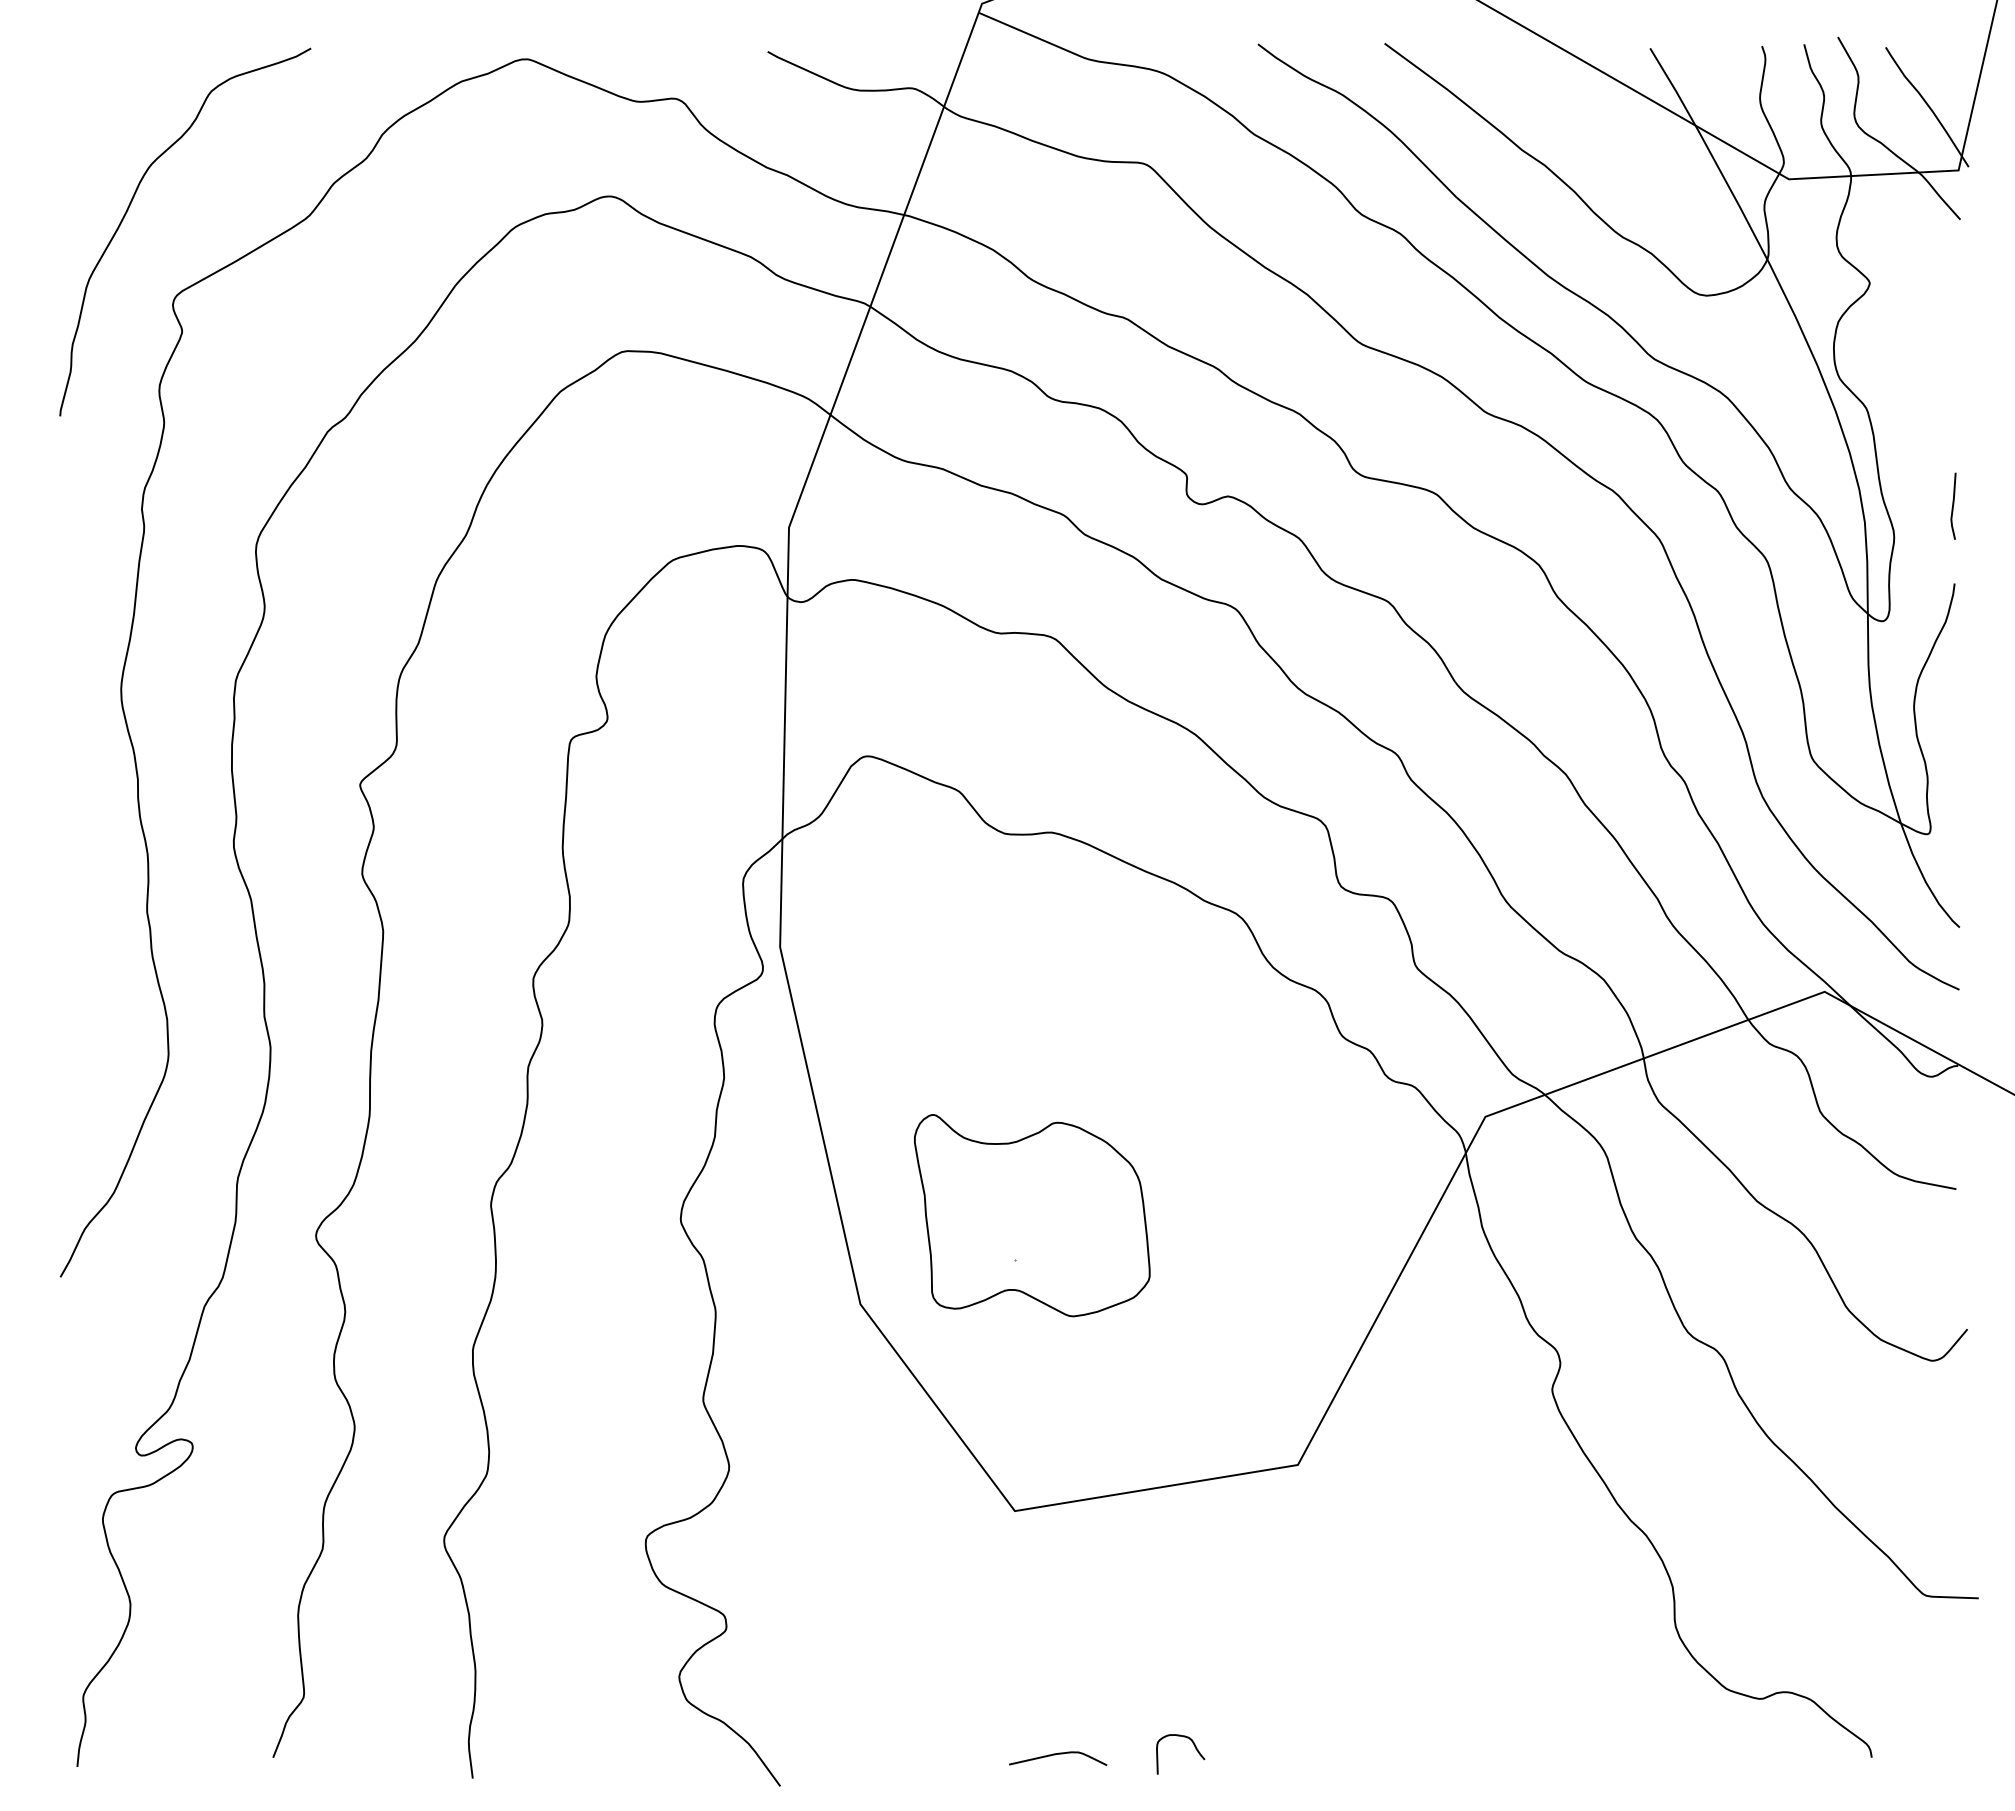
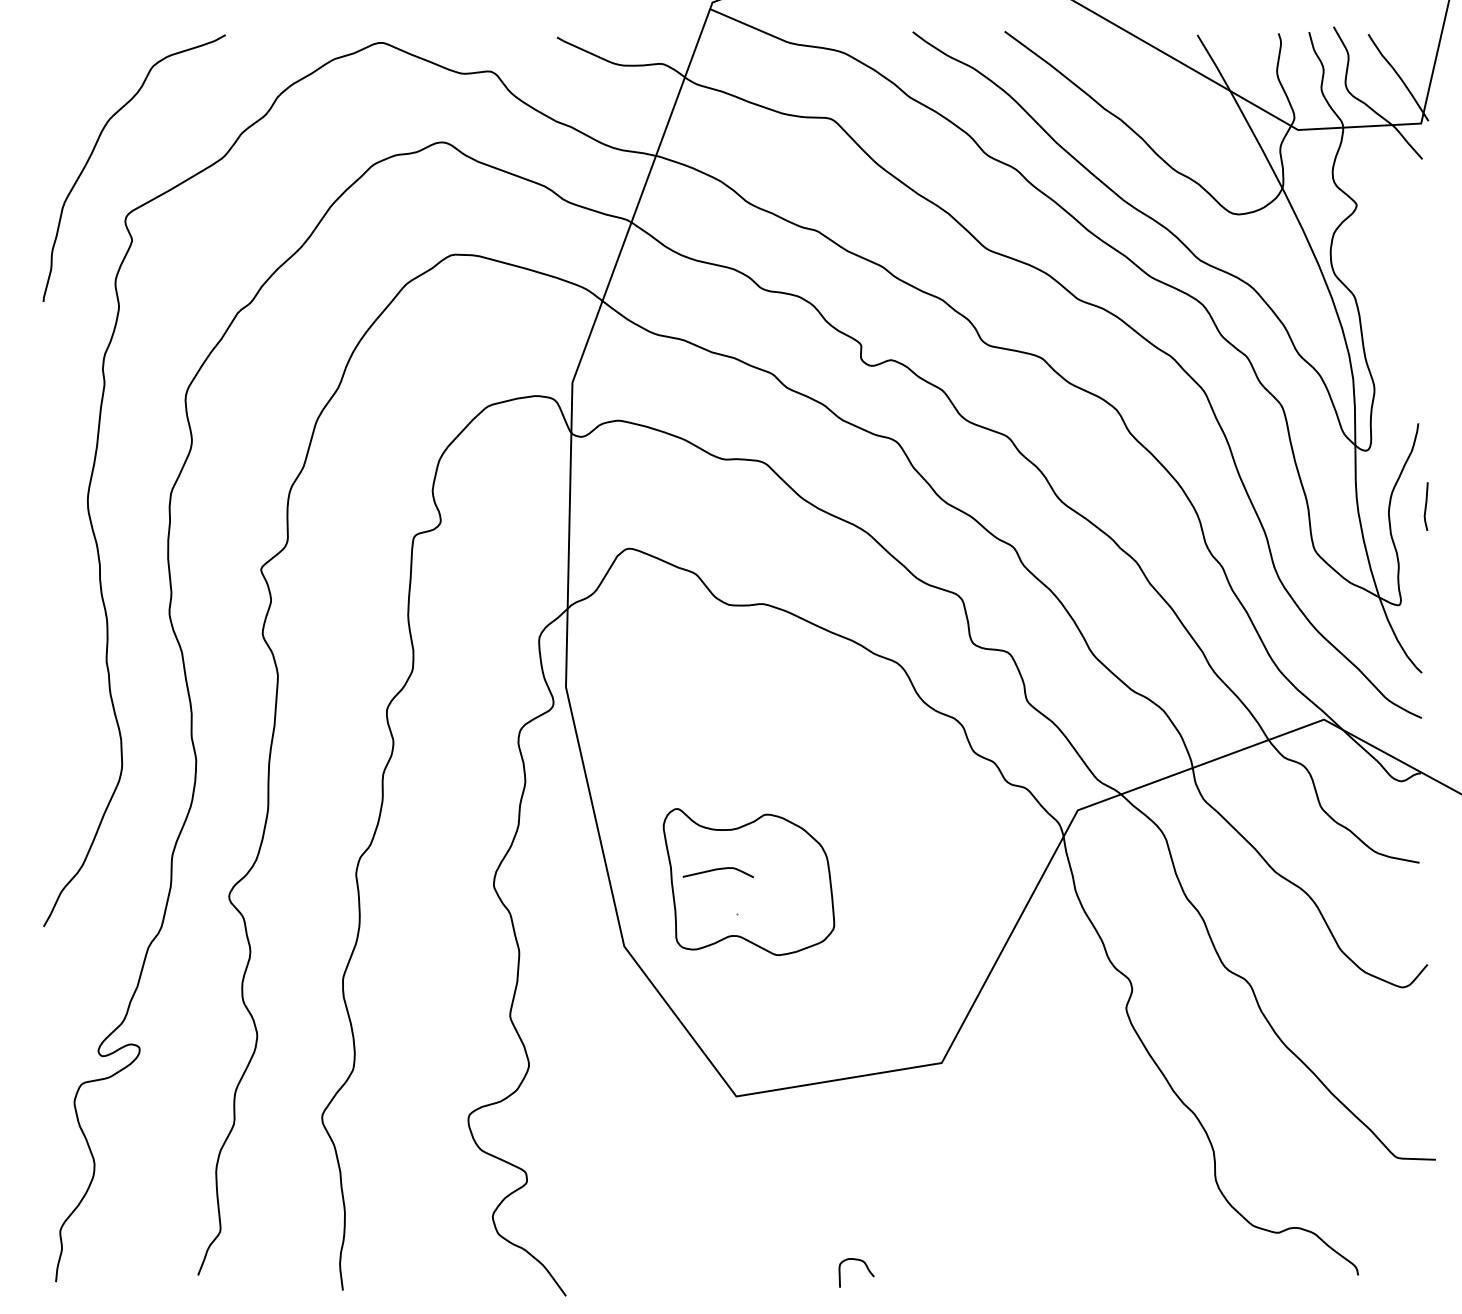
line: (1953, 505) -> (1426, 506), moved
curve: (1058, 1754) -> (718, 869), moved

